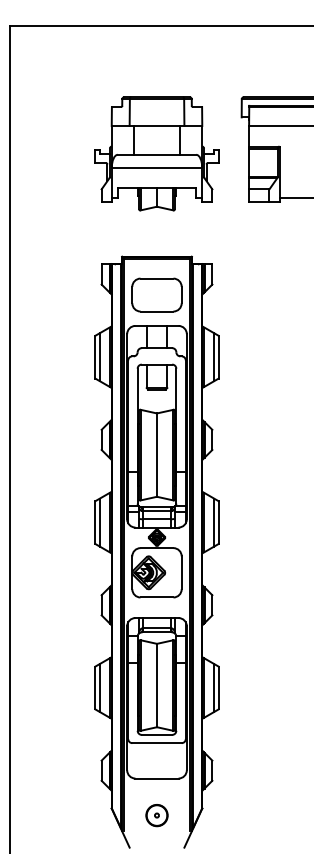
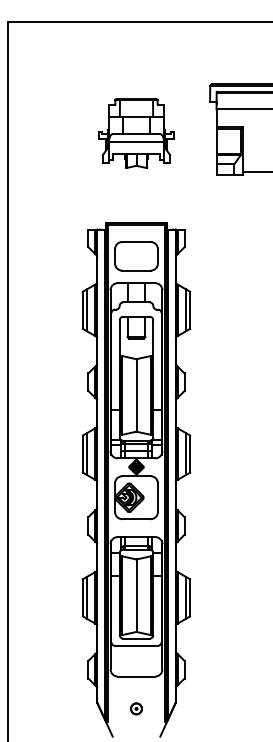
part: (156, 153) -> (136, 133), size x0.7
part: (156, 815) -> (136, 708), size x0.6

